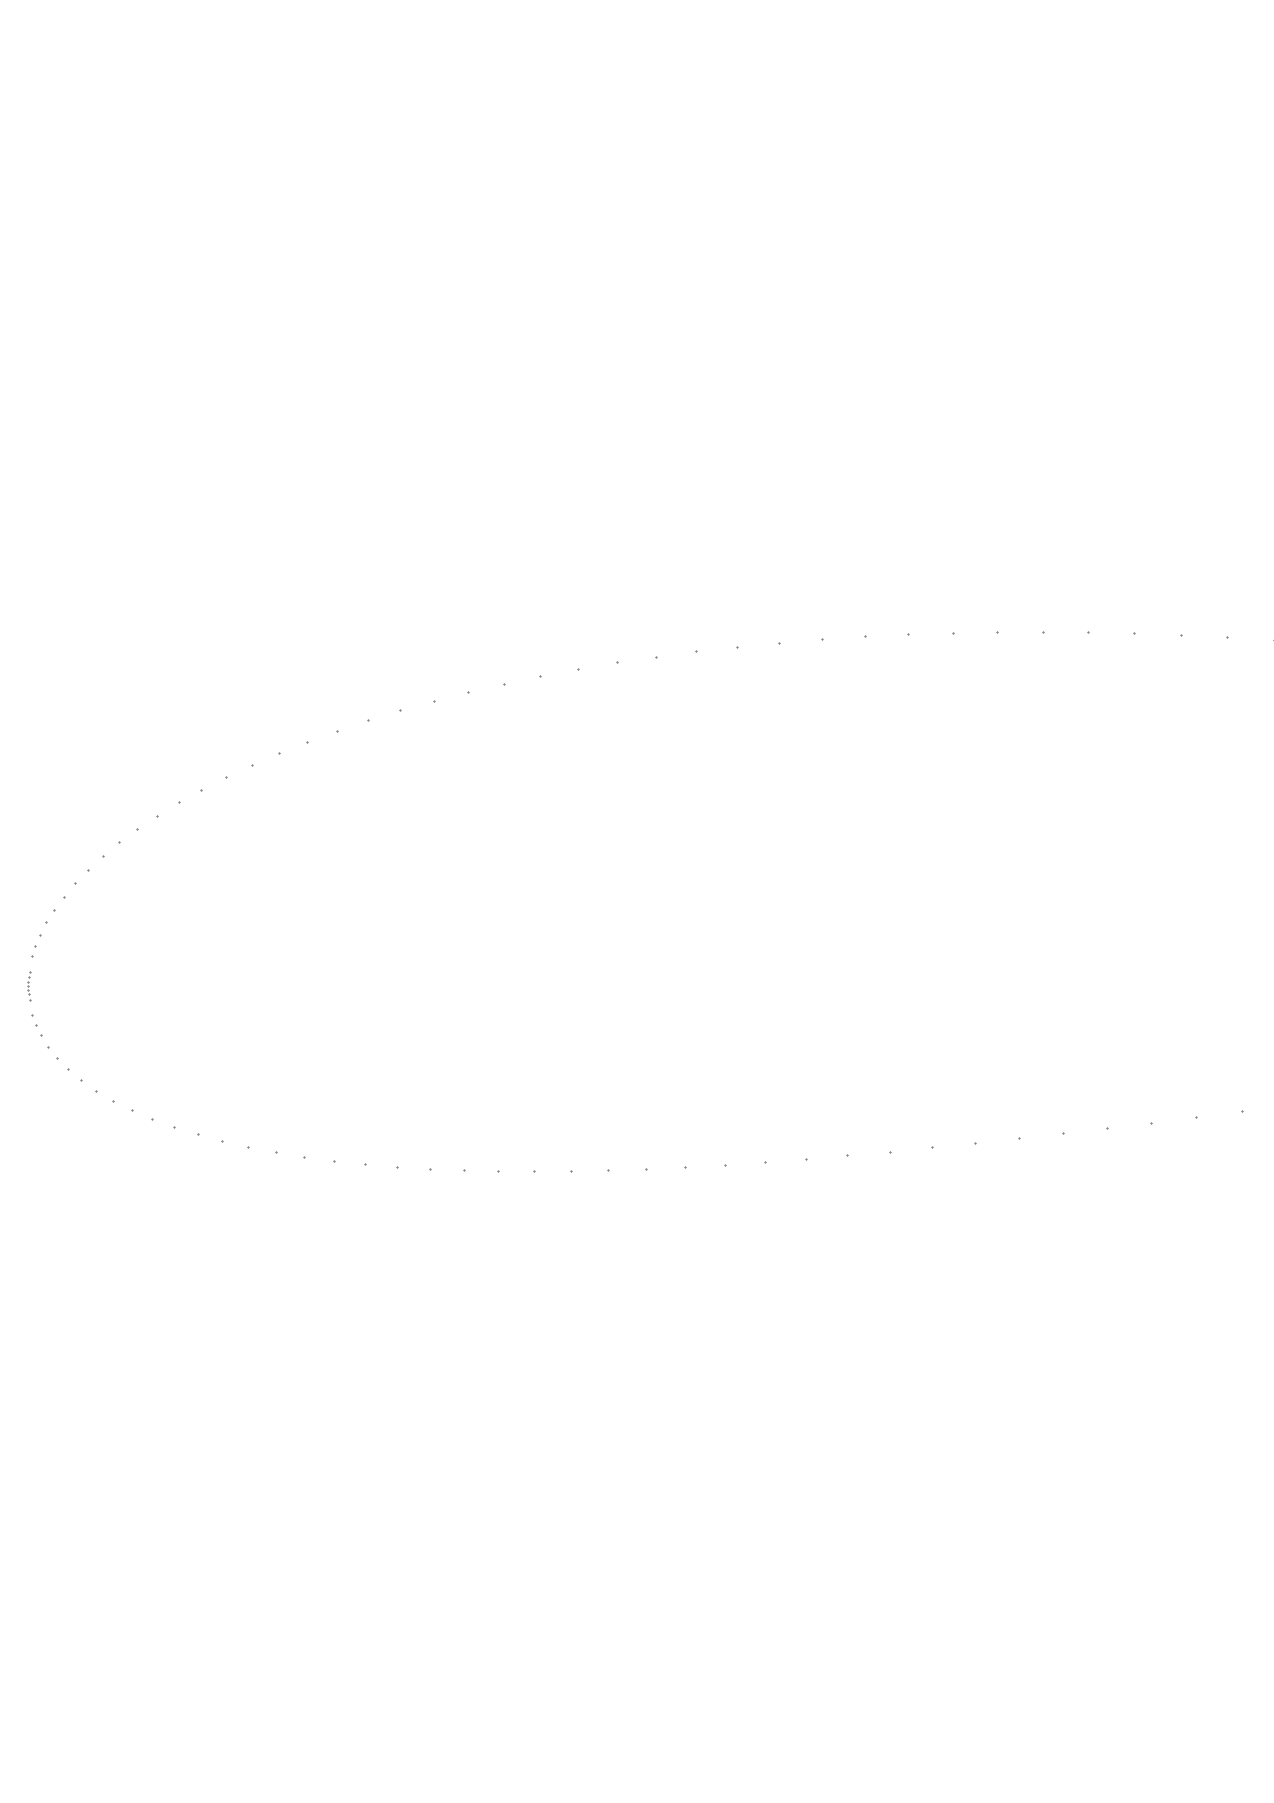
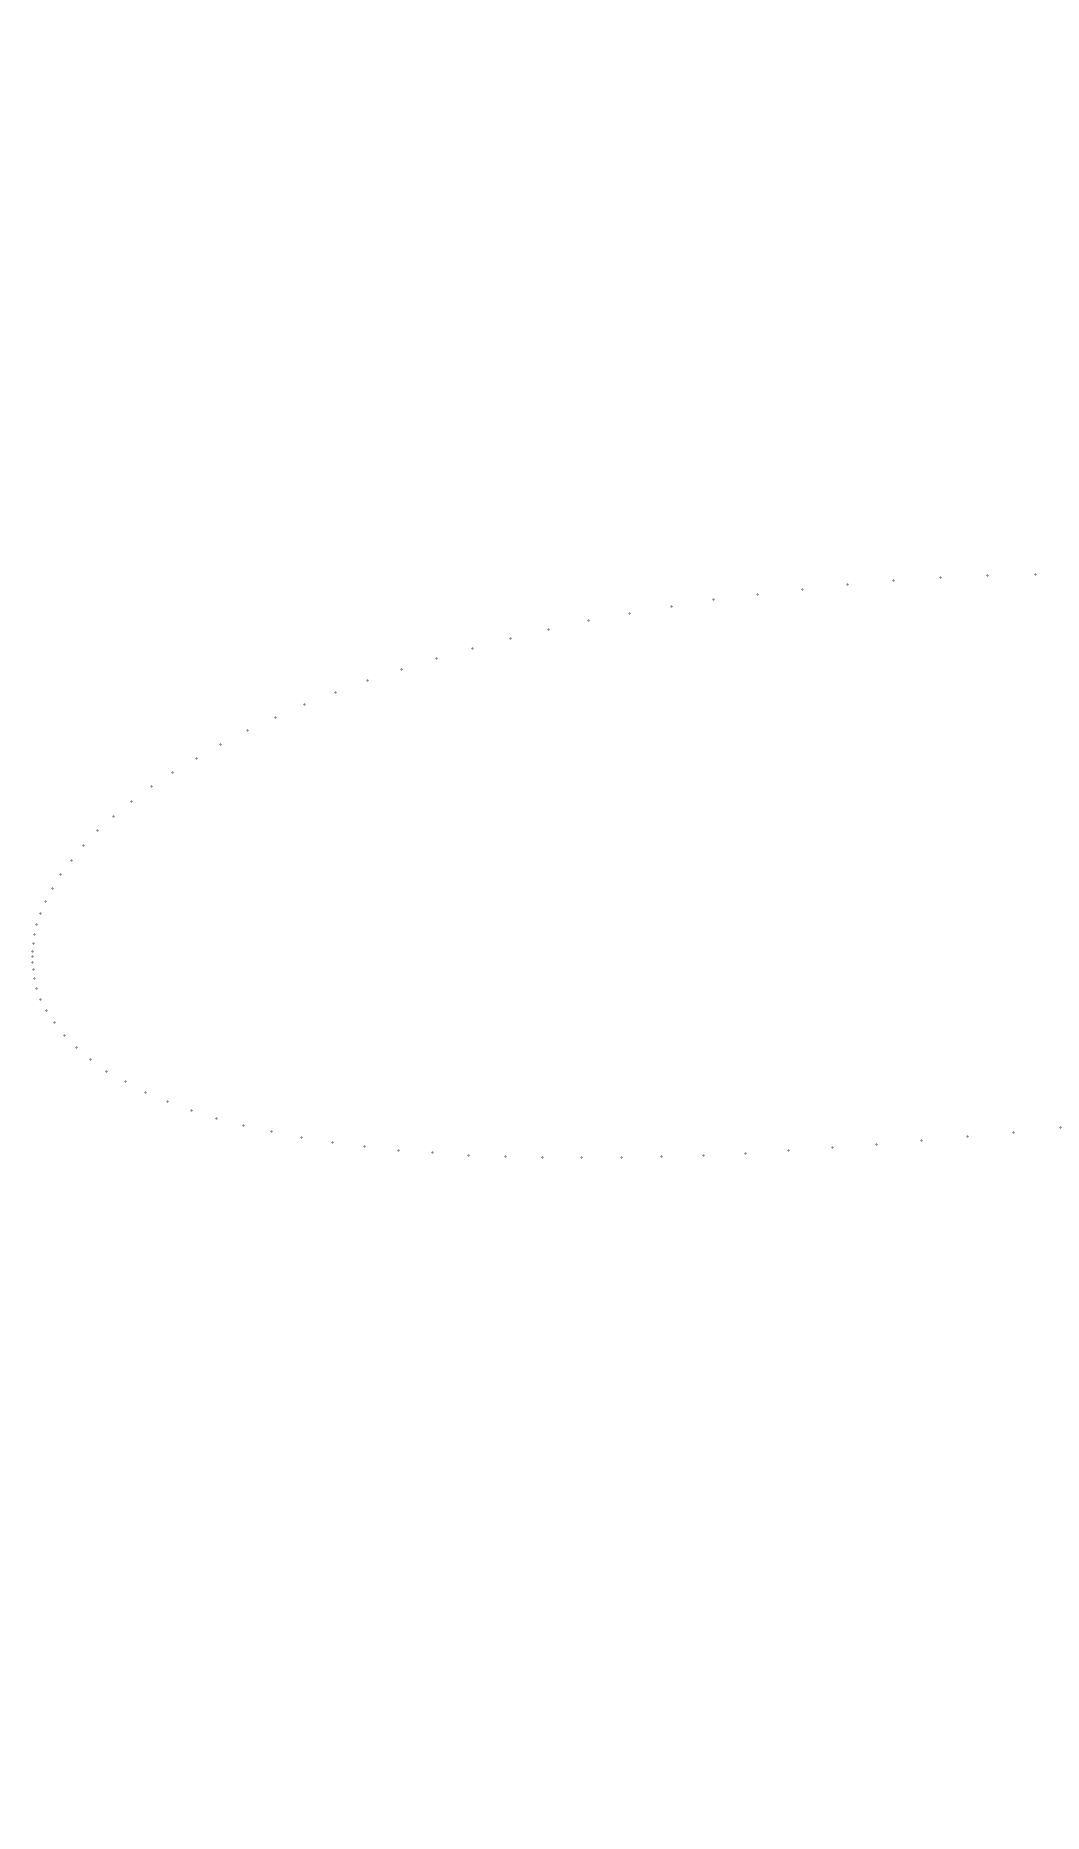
part: (29, 986) -> (33, 957), size x1.43

